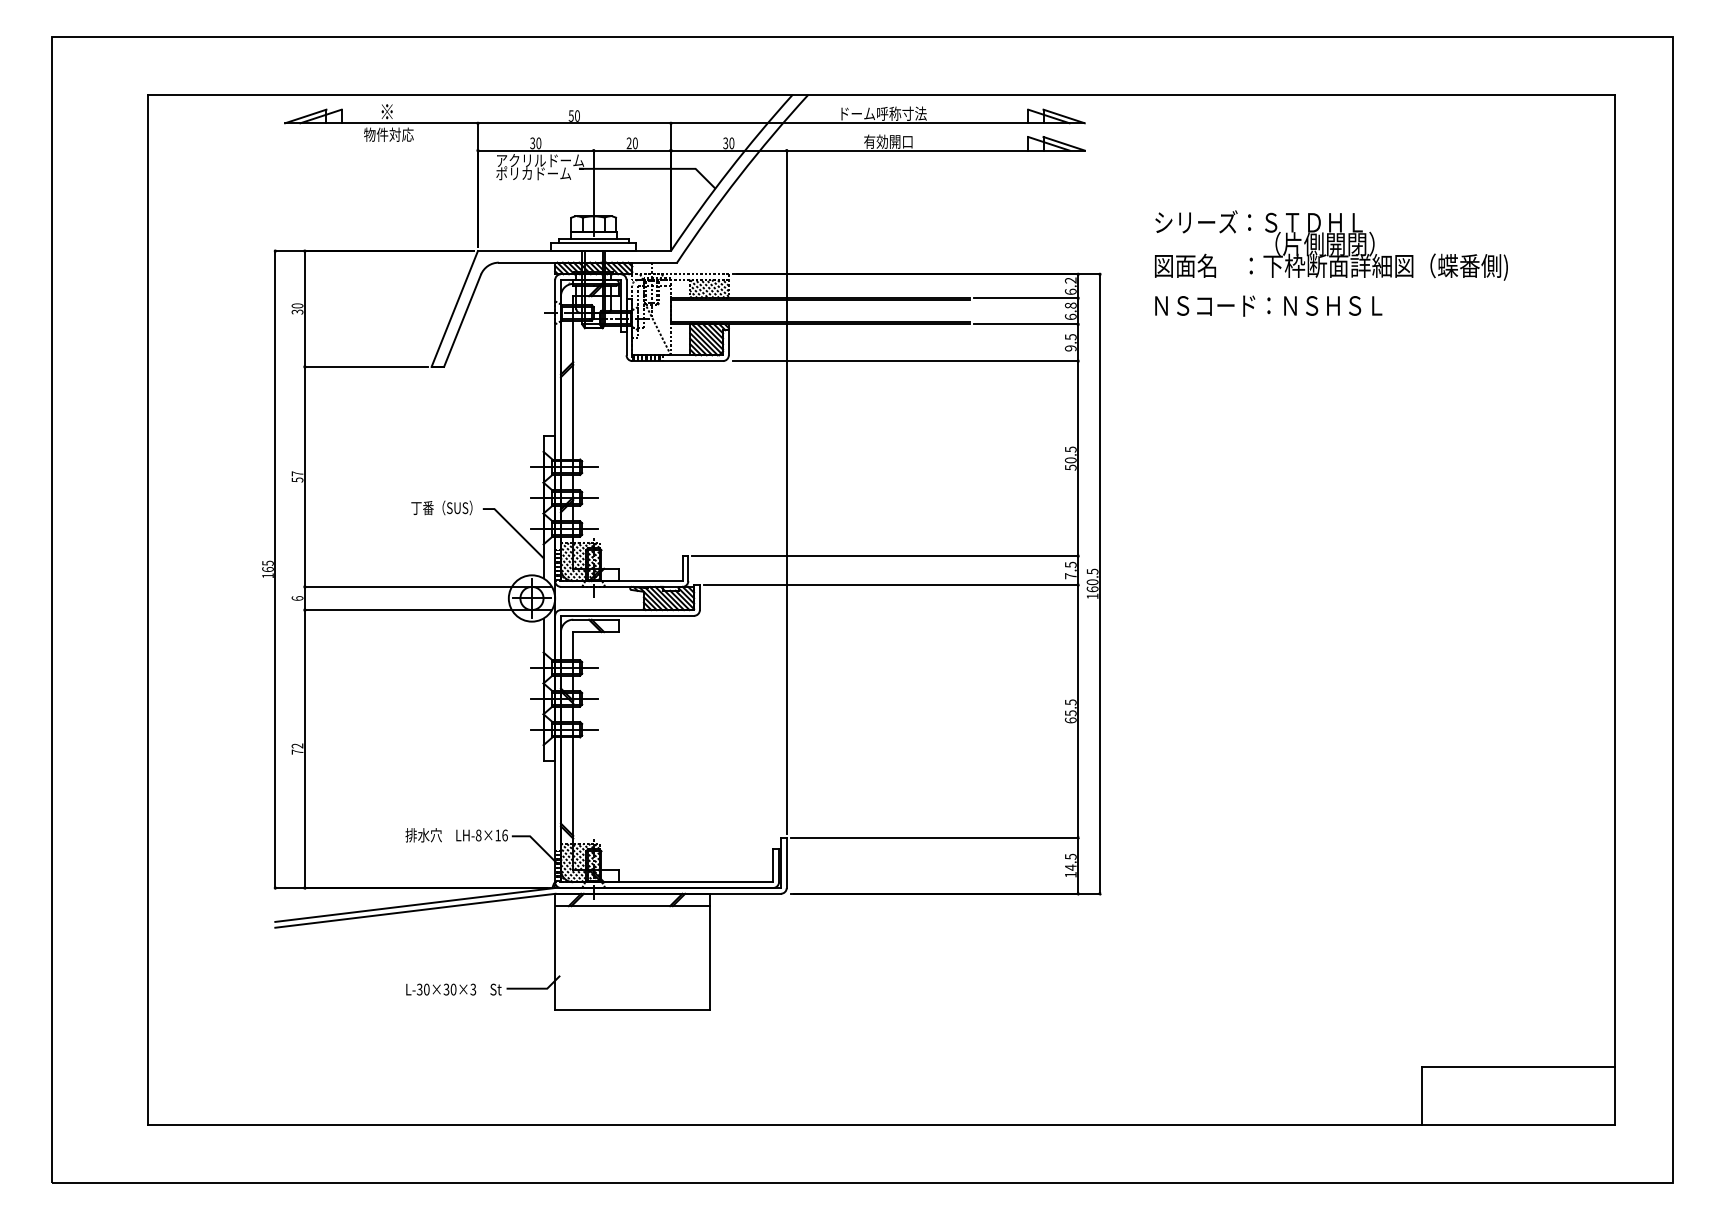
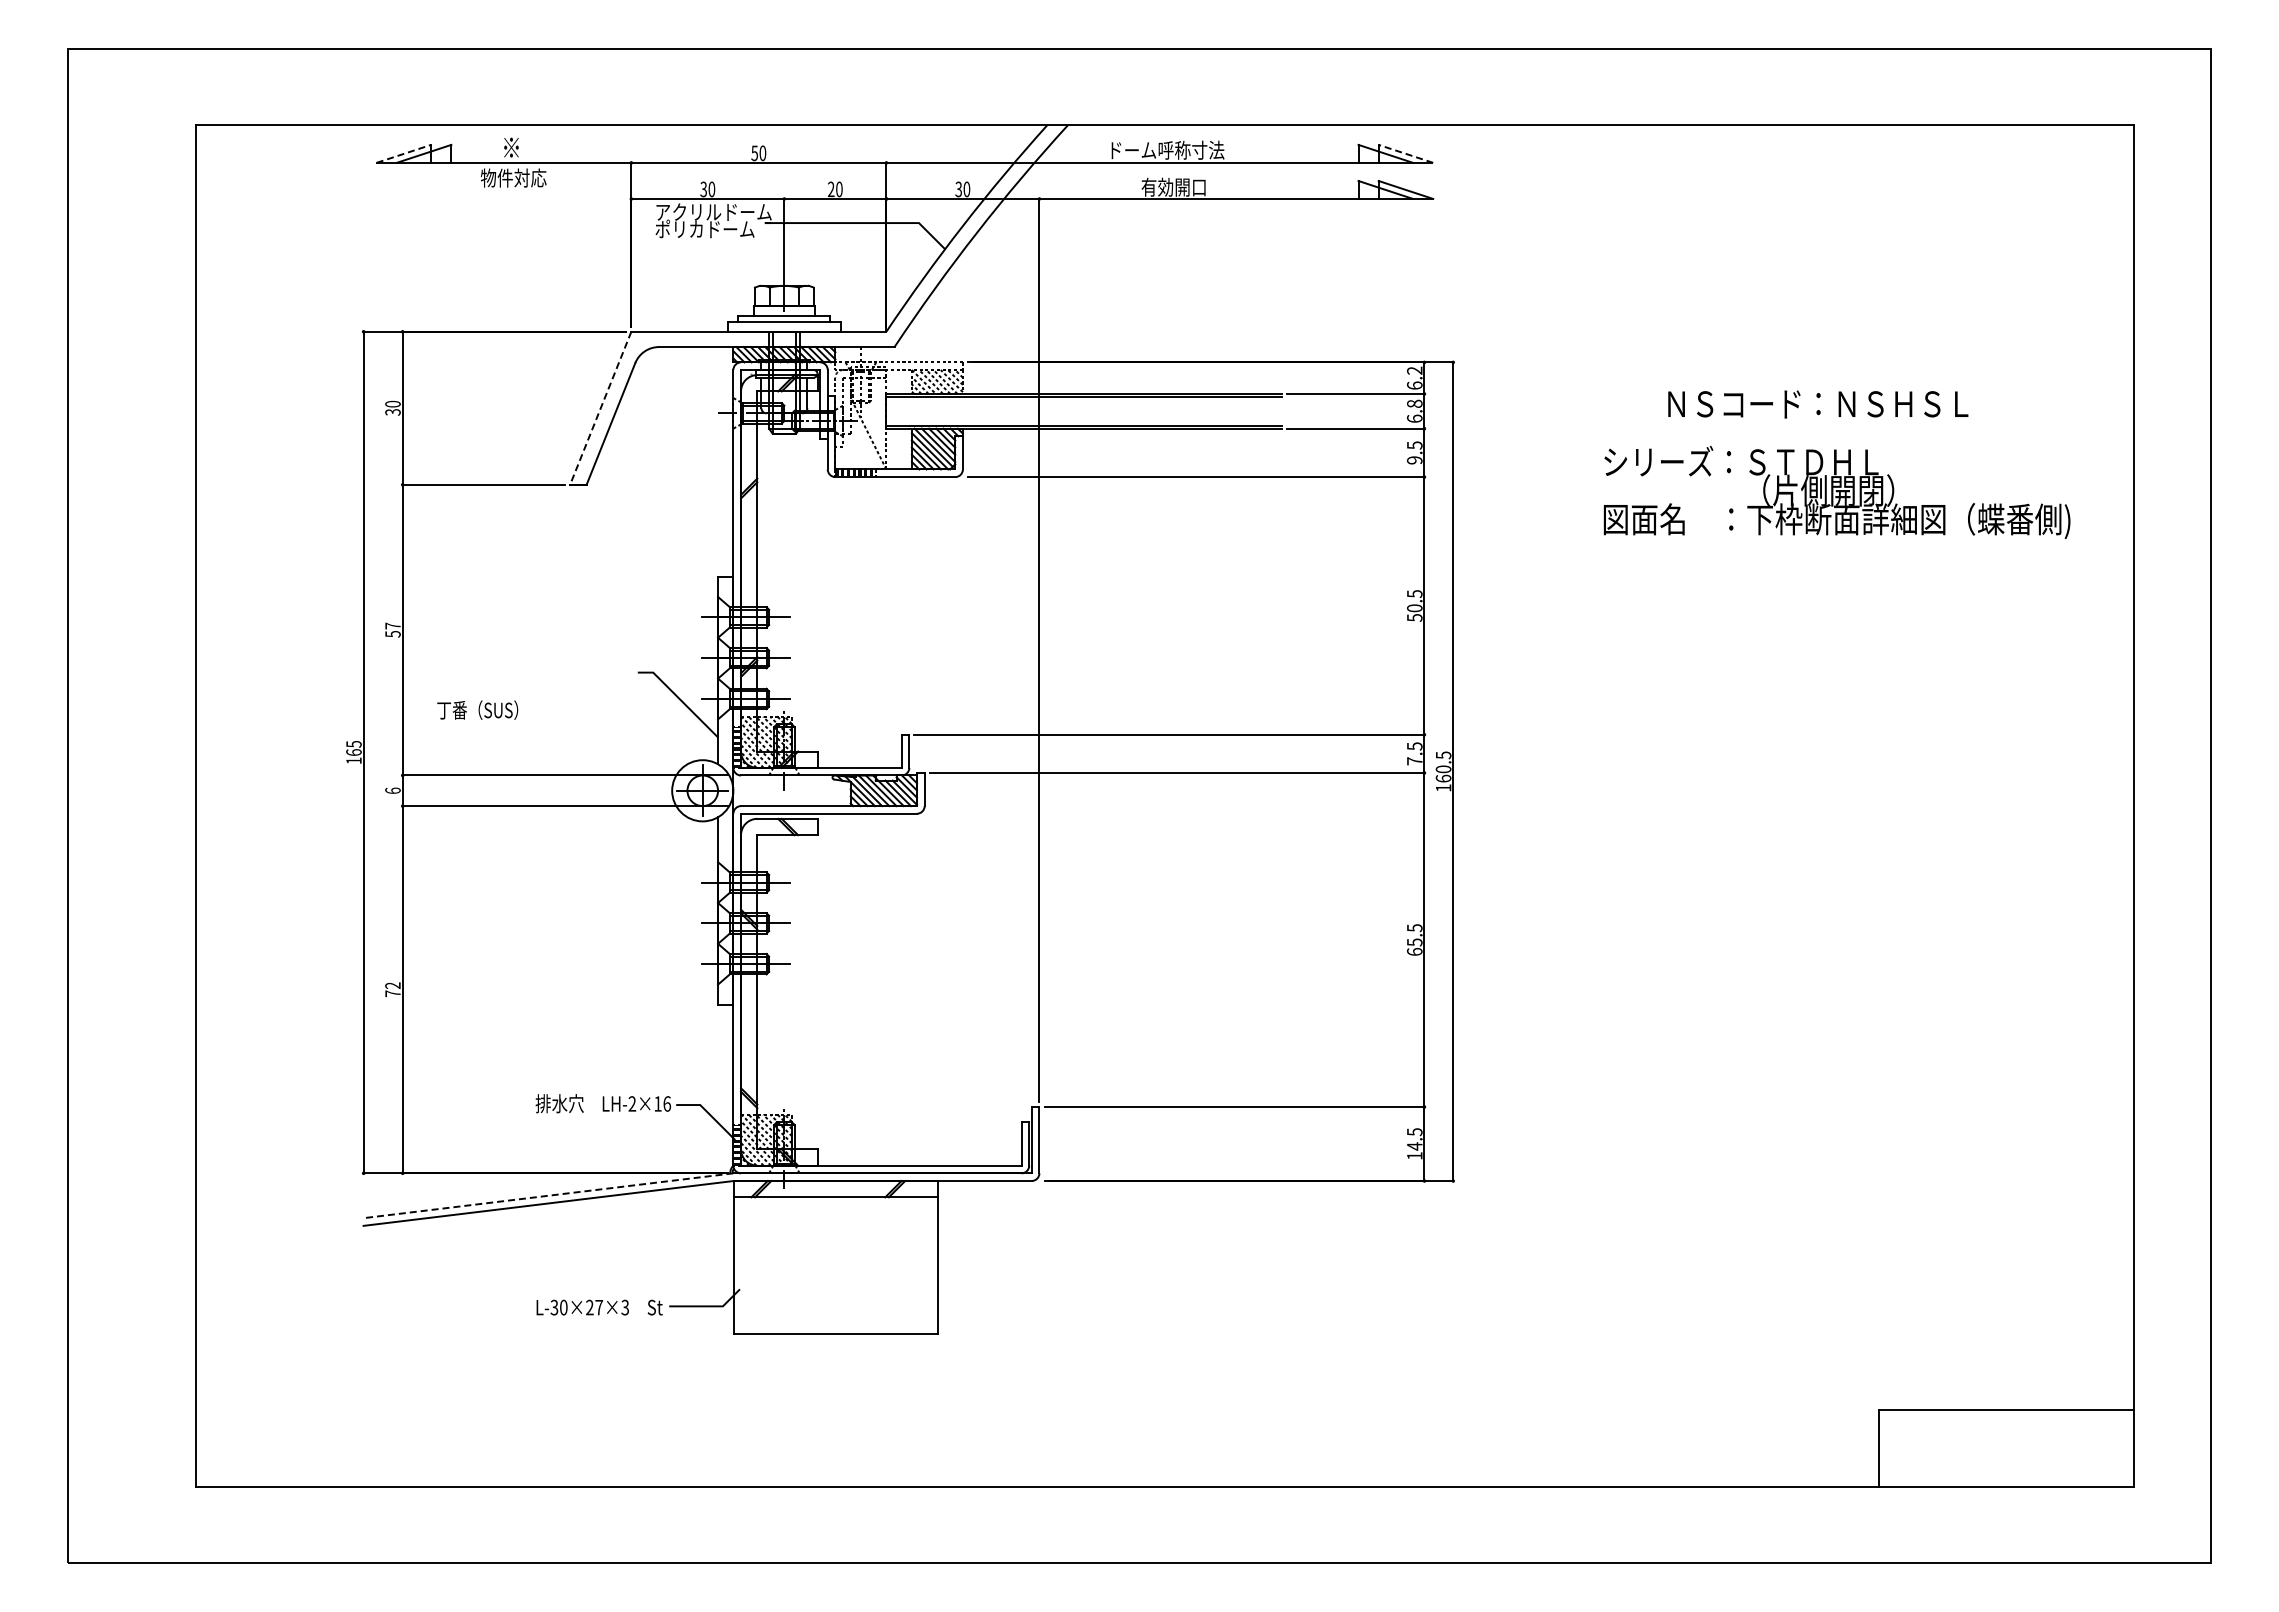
line: (305, 116) -> (403, 153), solid -> dashed
line: (1063, 116) -> (1405, 153), solid -> dashed
text: (1330, 245) -> (1836, 492), moved
text: (1268, 306) -> (1818, 404), moved
line: (454, 309) -> (600, 408), solid -> dashed
text: (441, 507) -> (477, 709), moved
text: (478, 835) -> (632, 1103), LH-8×16 -> LH-2×16
line: (415, 904) -> (548, 1195), solid -> dashed
text: (450, 989) -> (594, 1307), L-30×30×3 -> L-30×27×3

